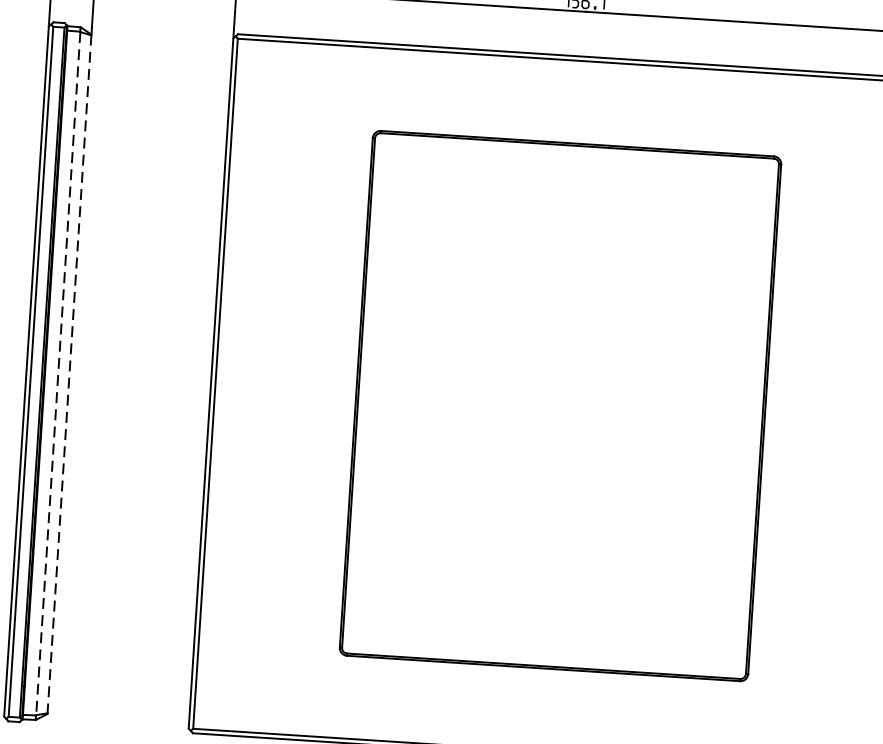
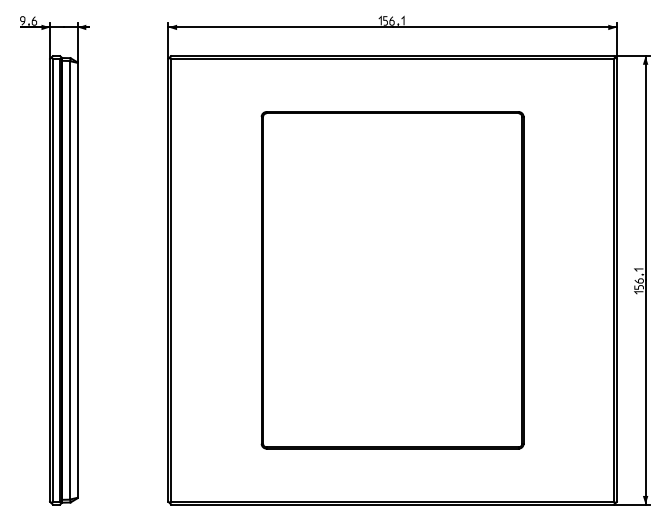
line: (58, 373) -> (70, 280), dashed -> solid
line: (69, 374) -> (77, 280), dashed -> solid

